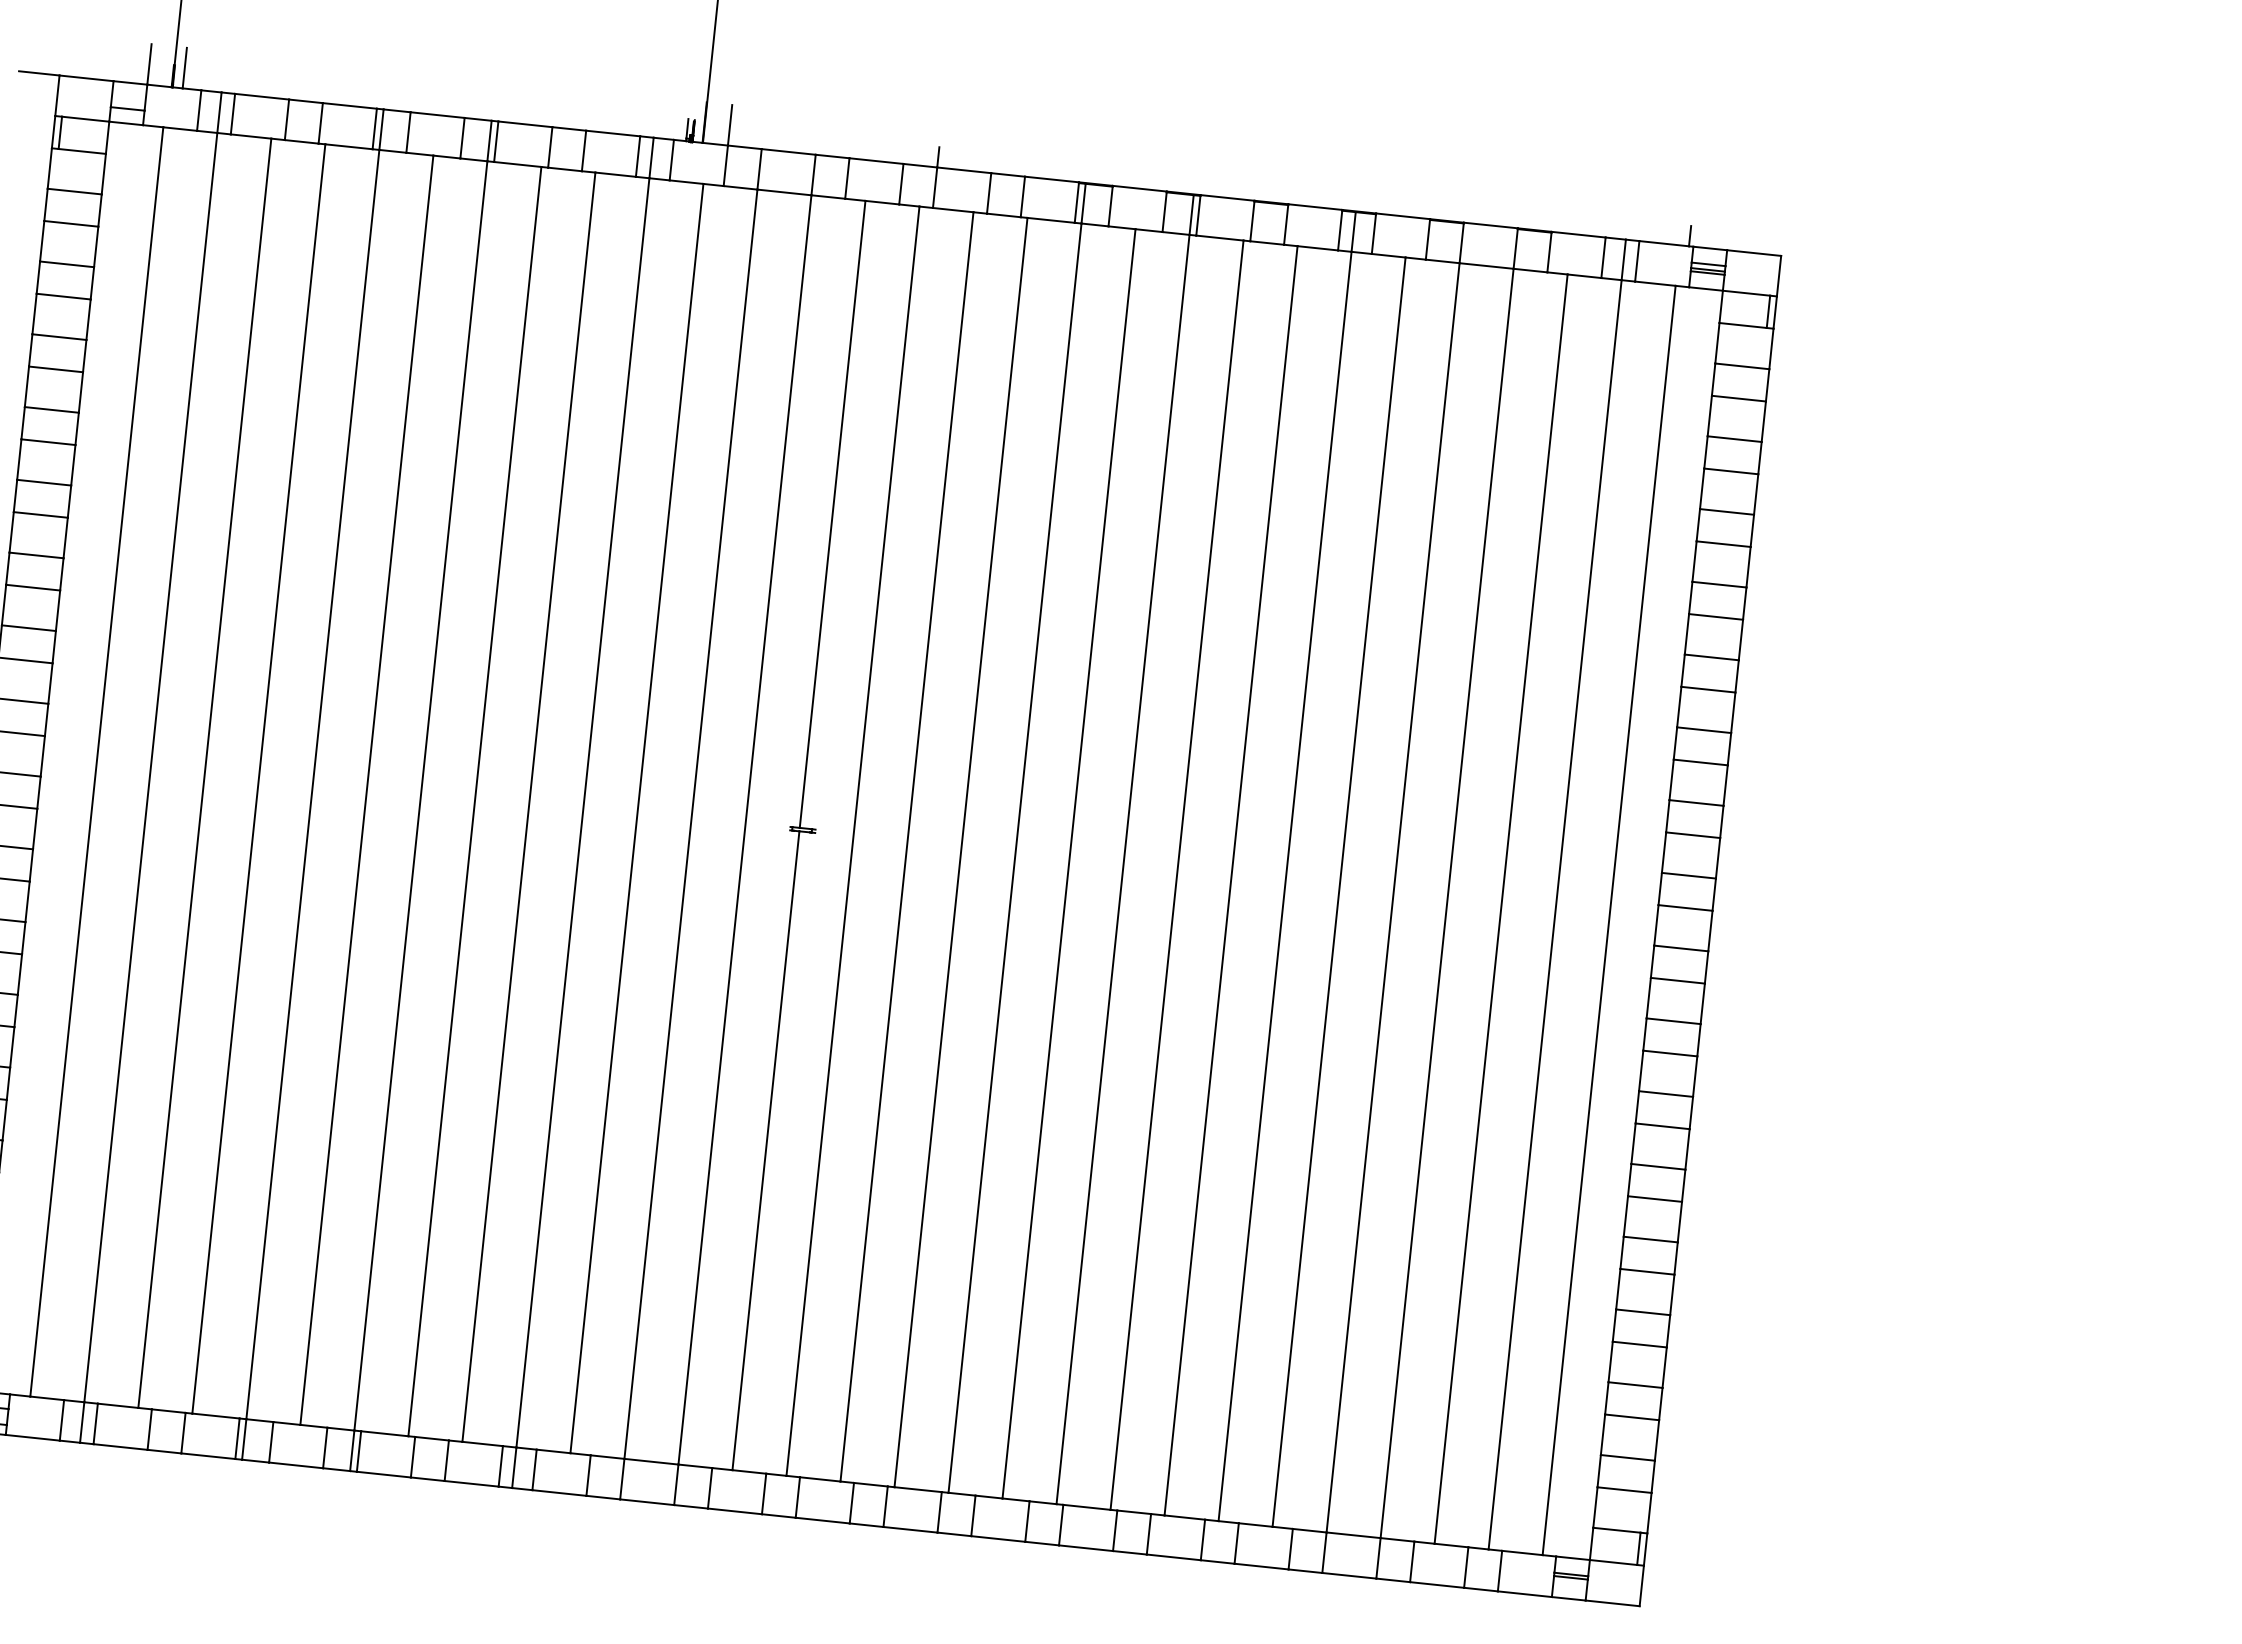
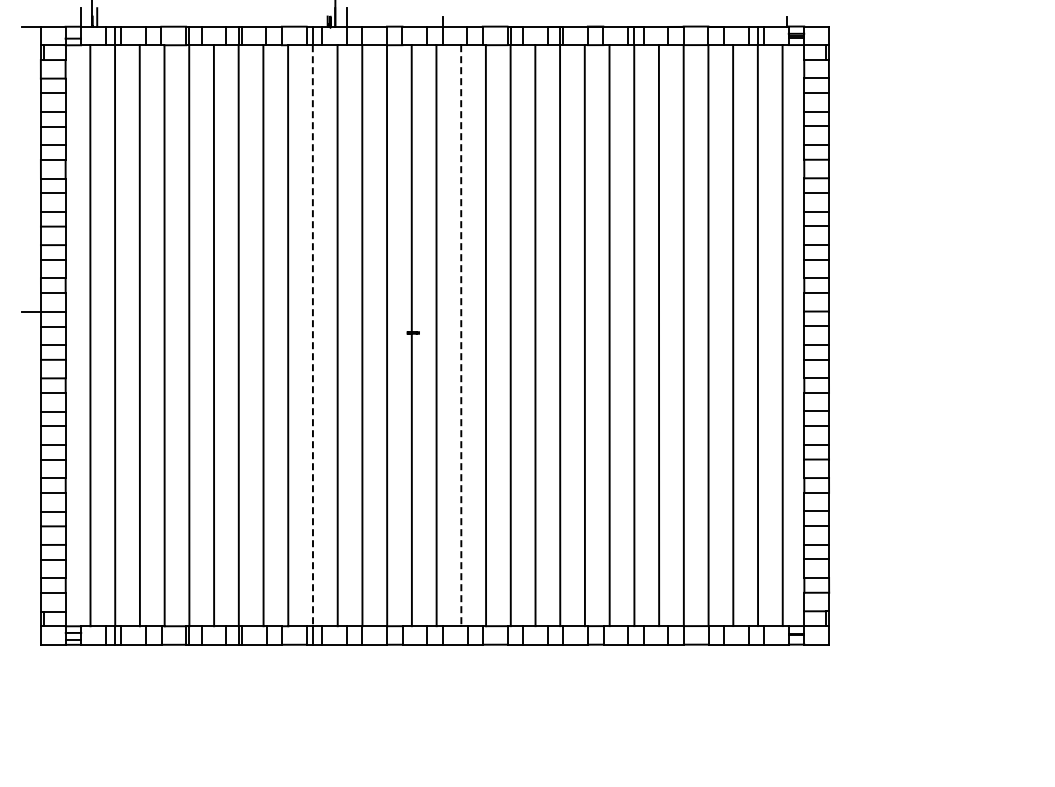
line: (581, 814) -> (312, 336), solid -> dashed
line: (907, 848) -> (461, 336), solid -> dashed

